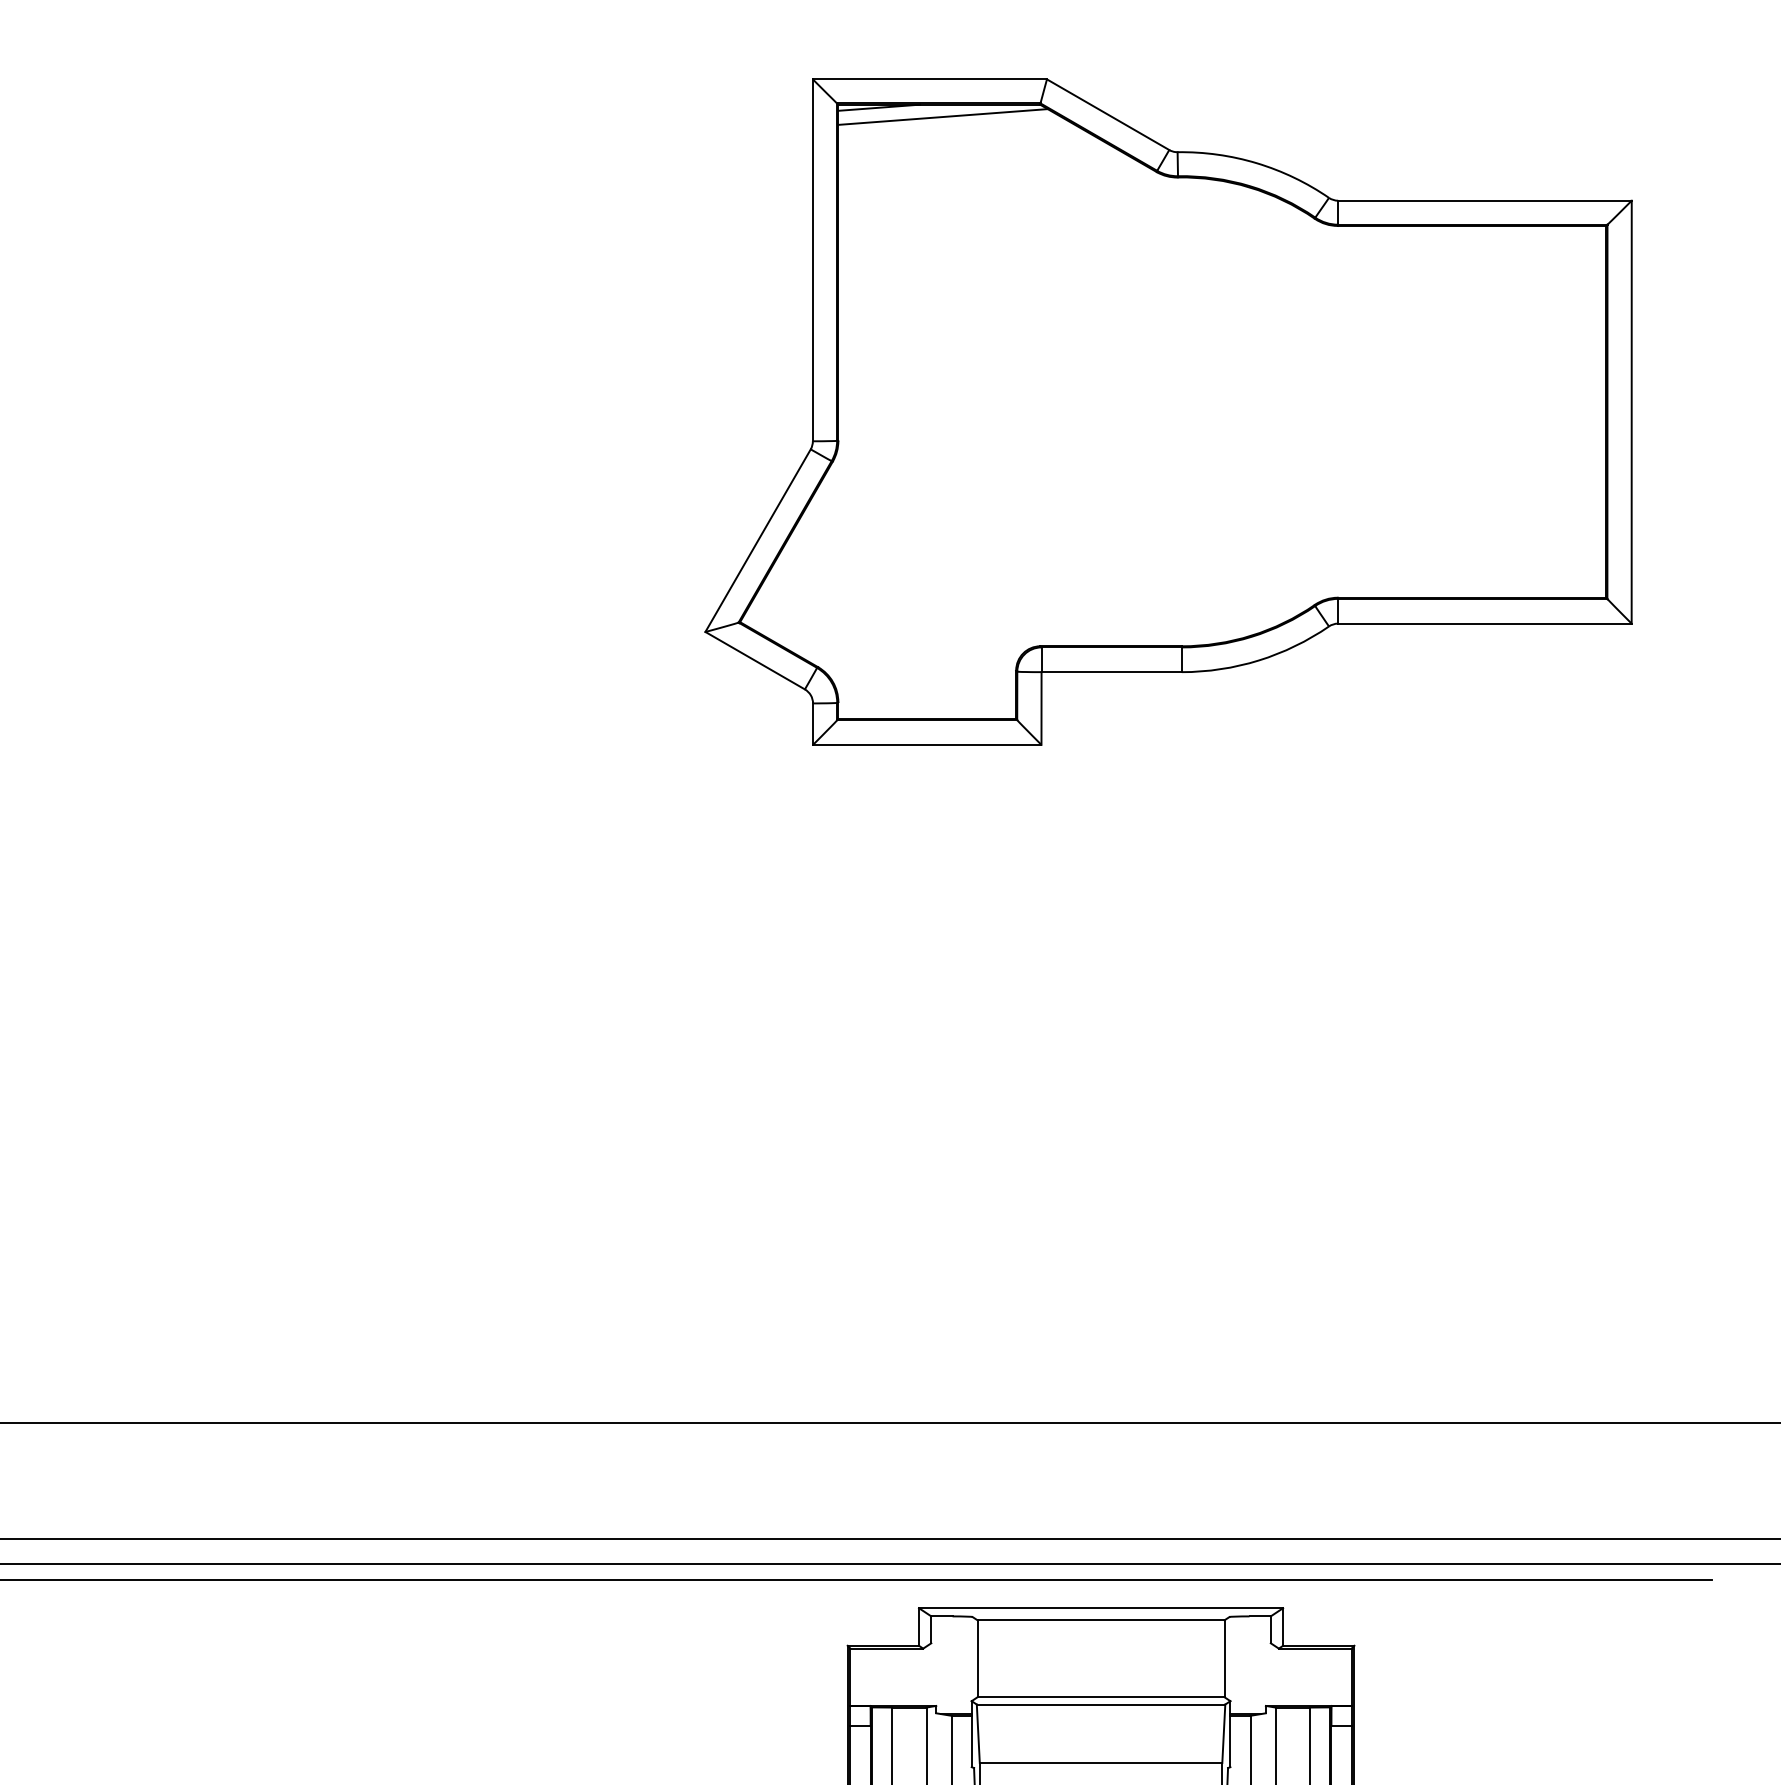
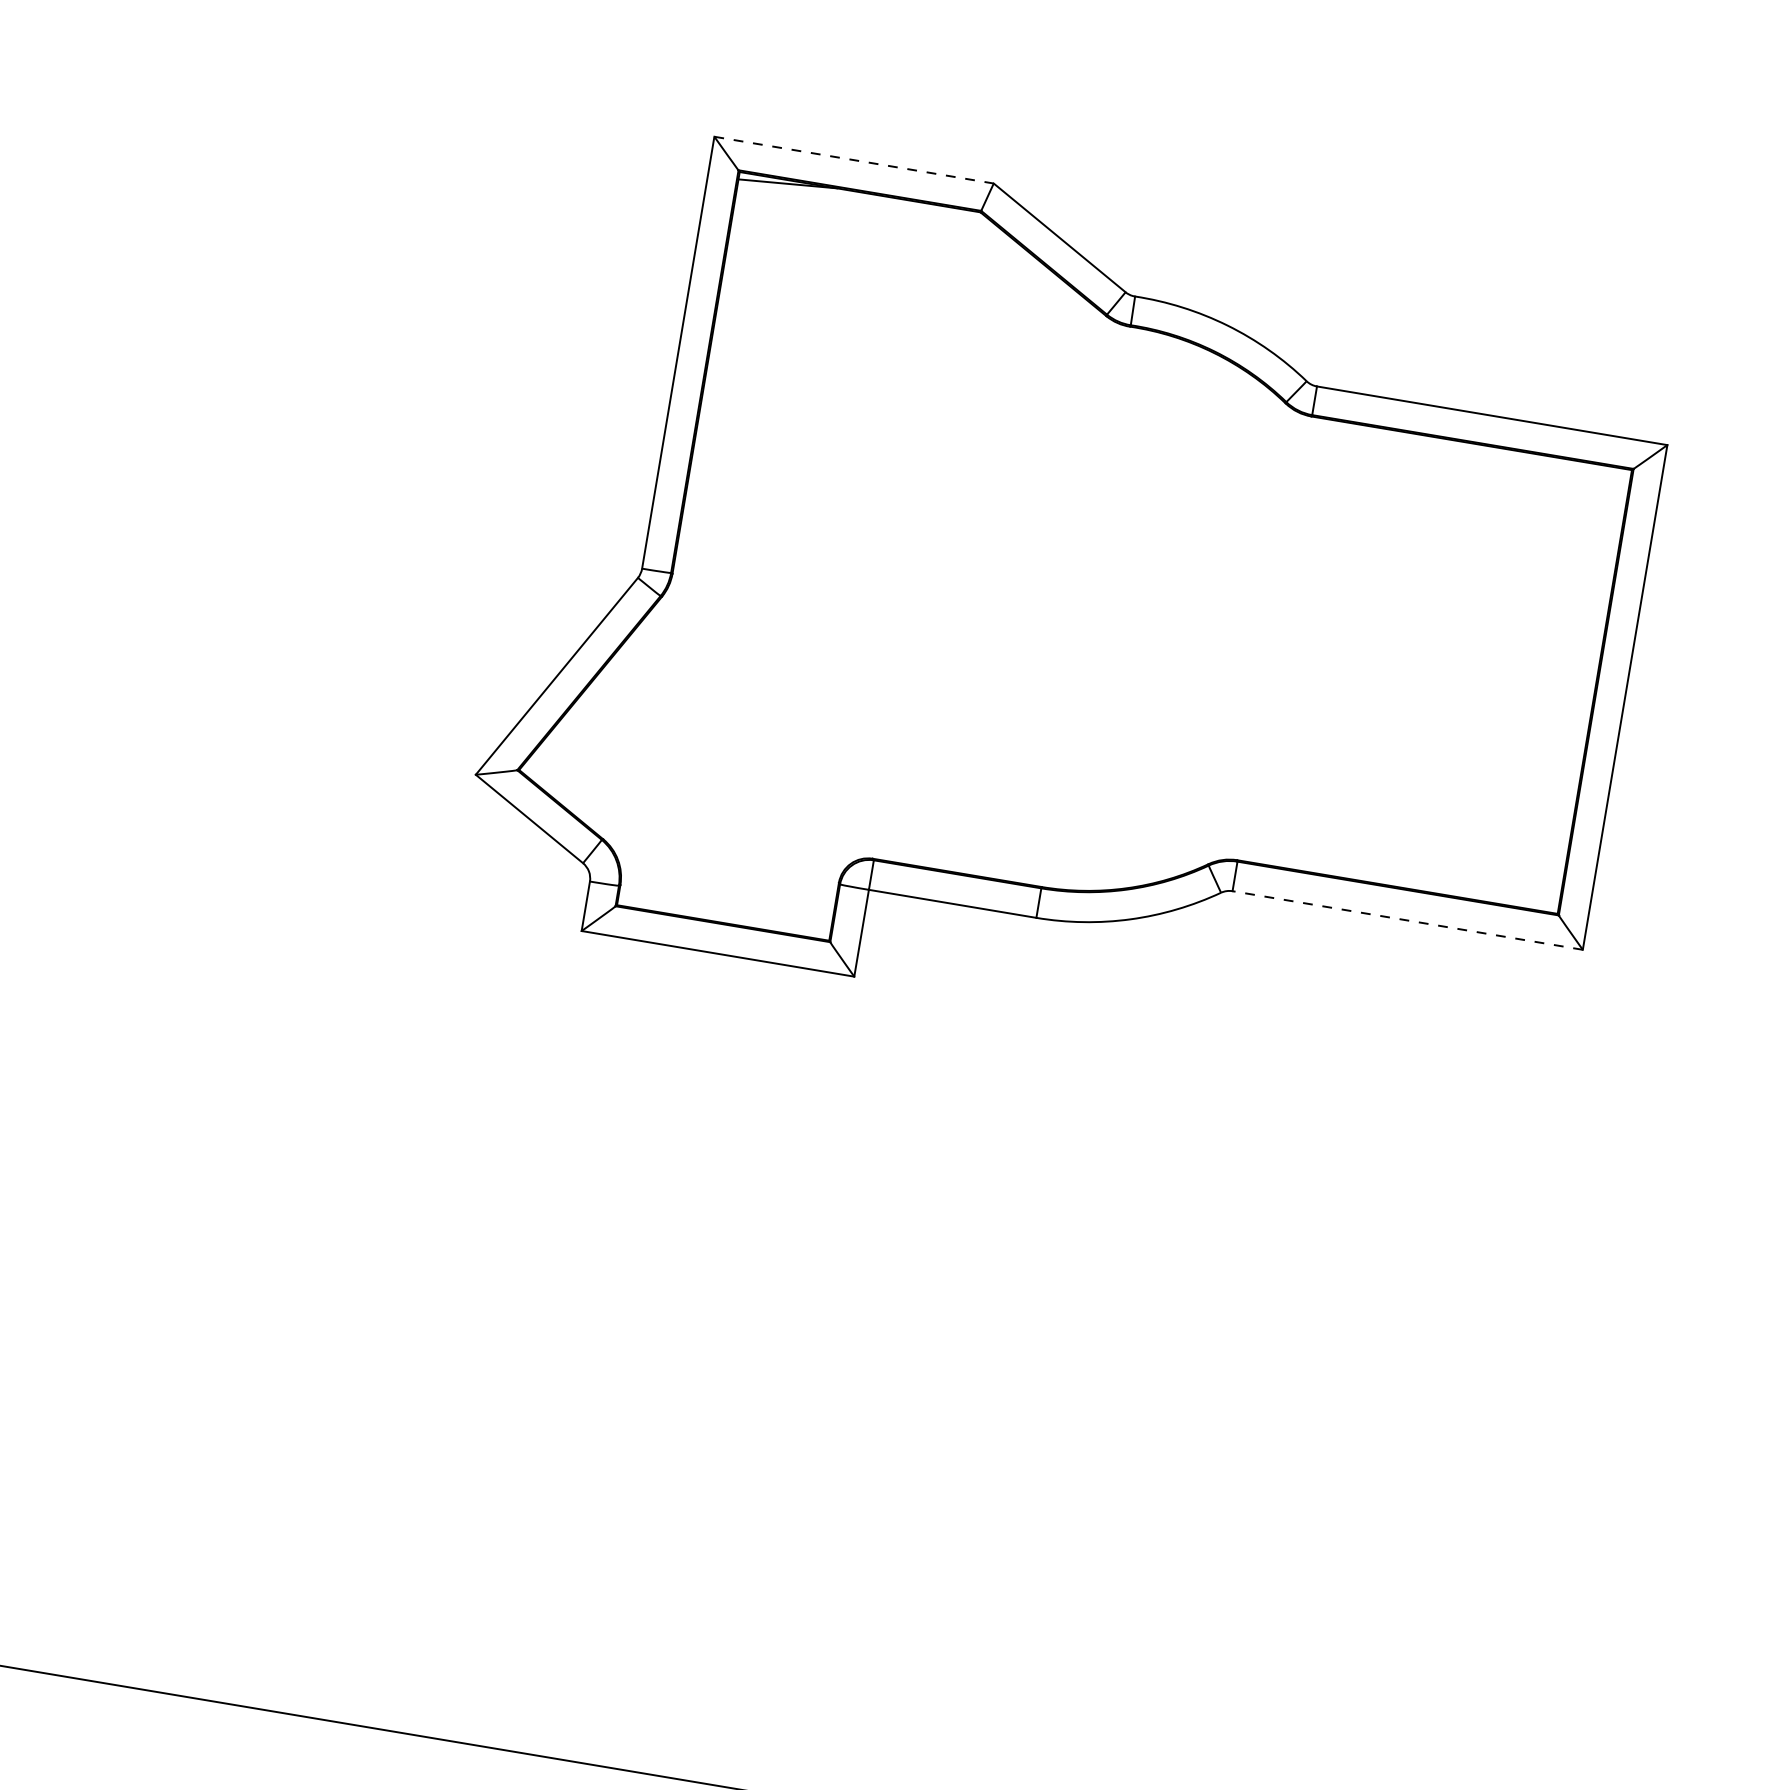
line: (930, 79) -> (854, 160), solid -> dashed
line: (942, 116) -> (861, 206), removed
line: (1484, 623) -> (1407, 920), solid -> dashed

